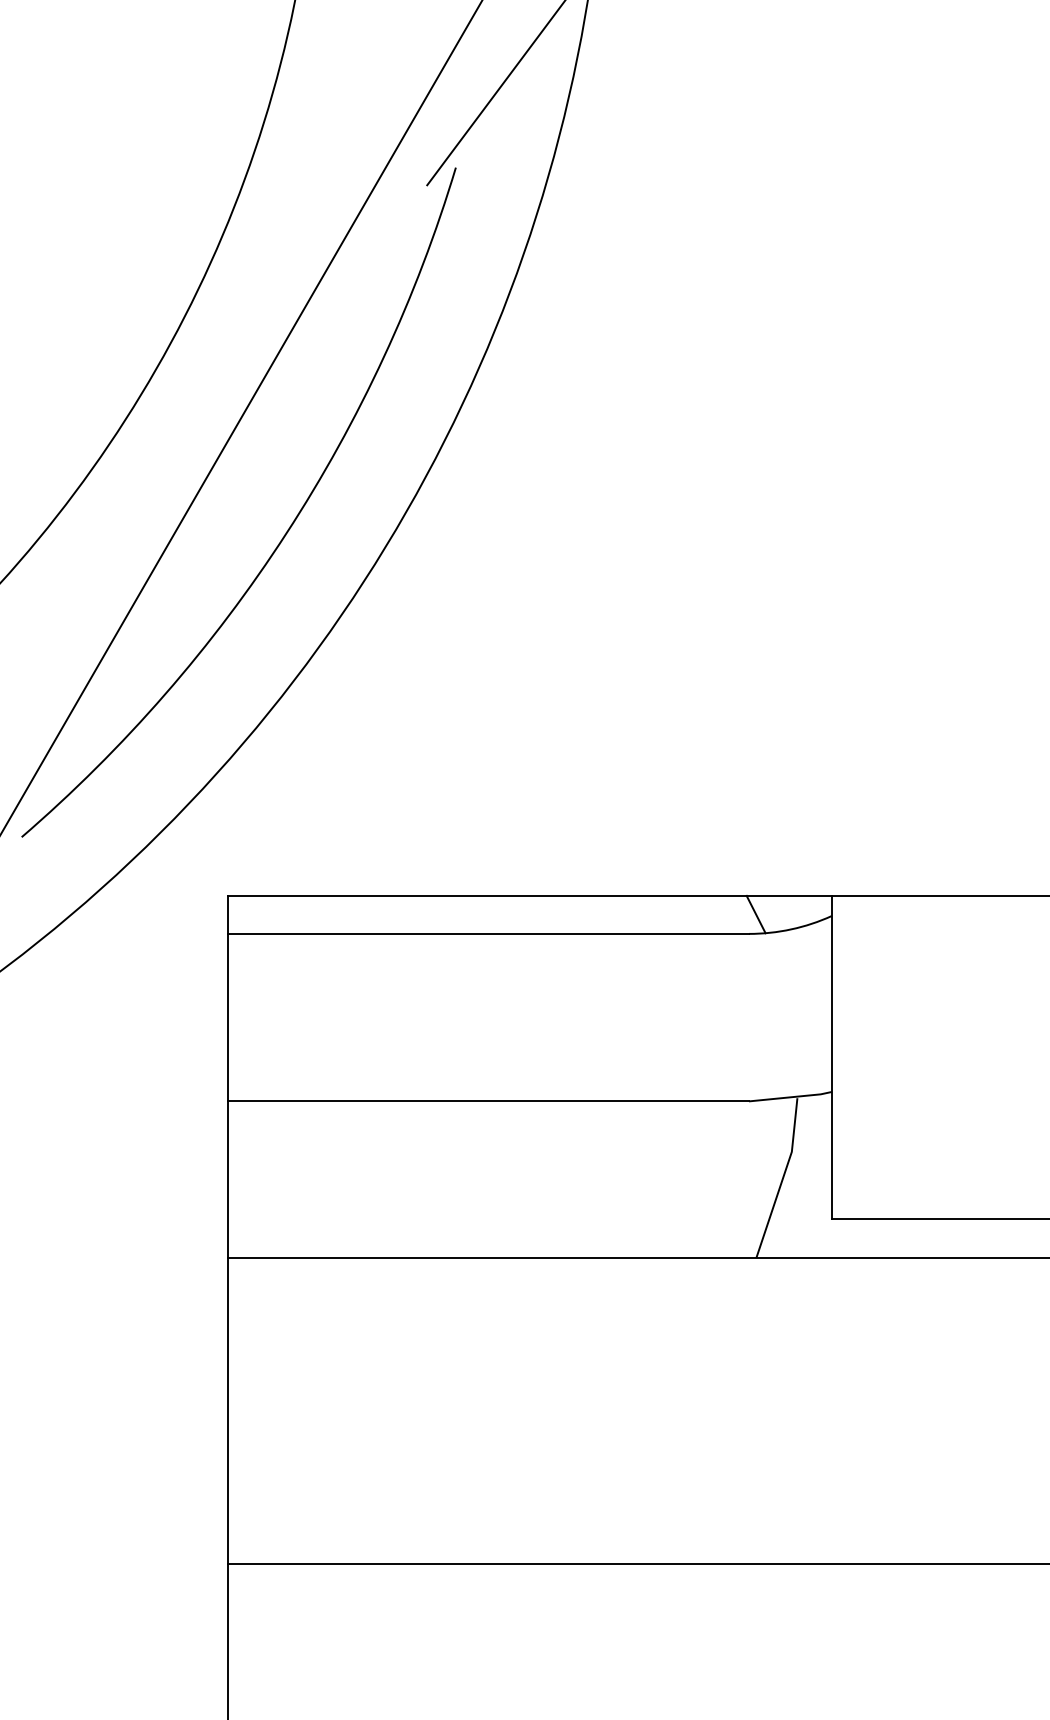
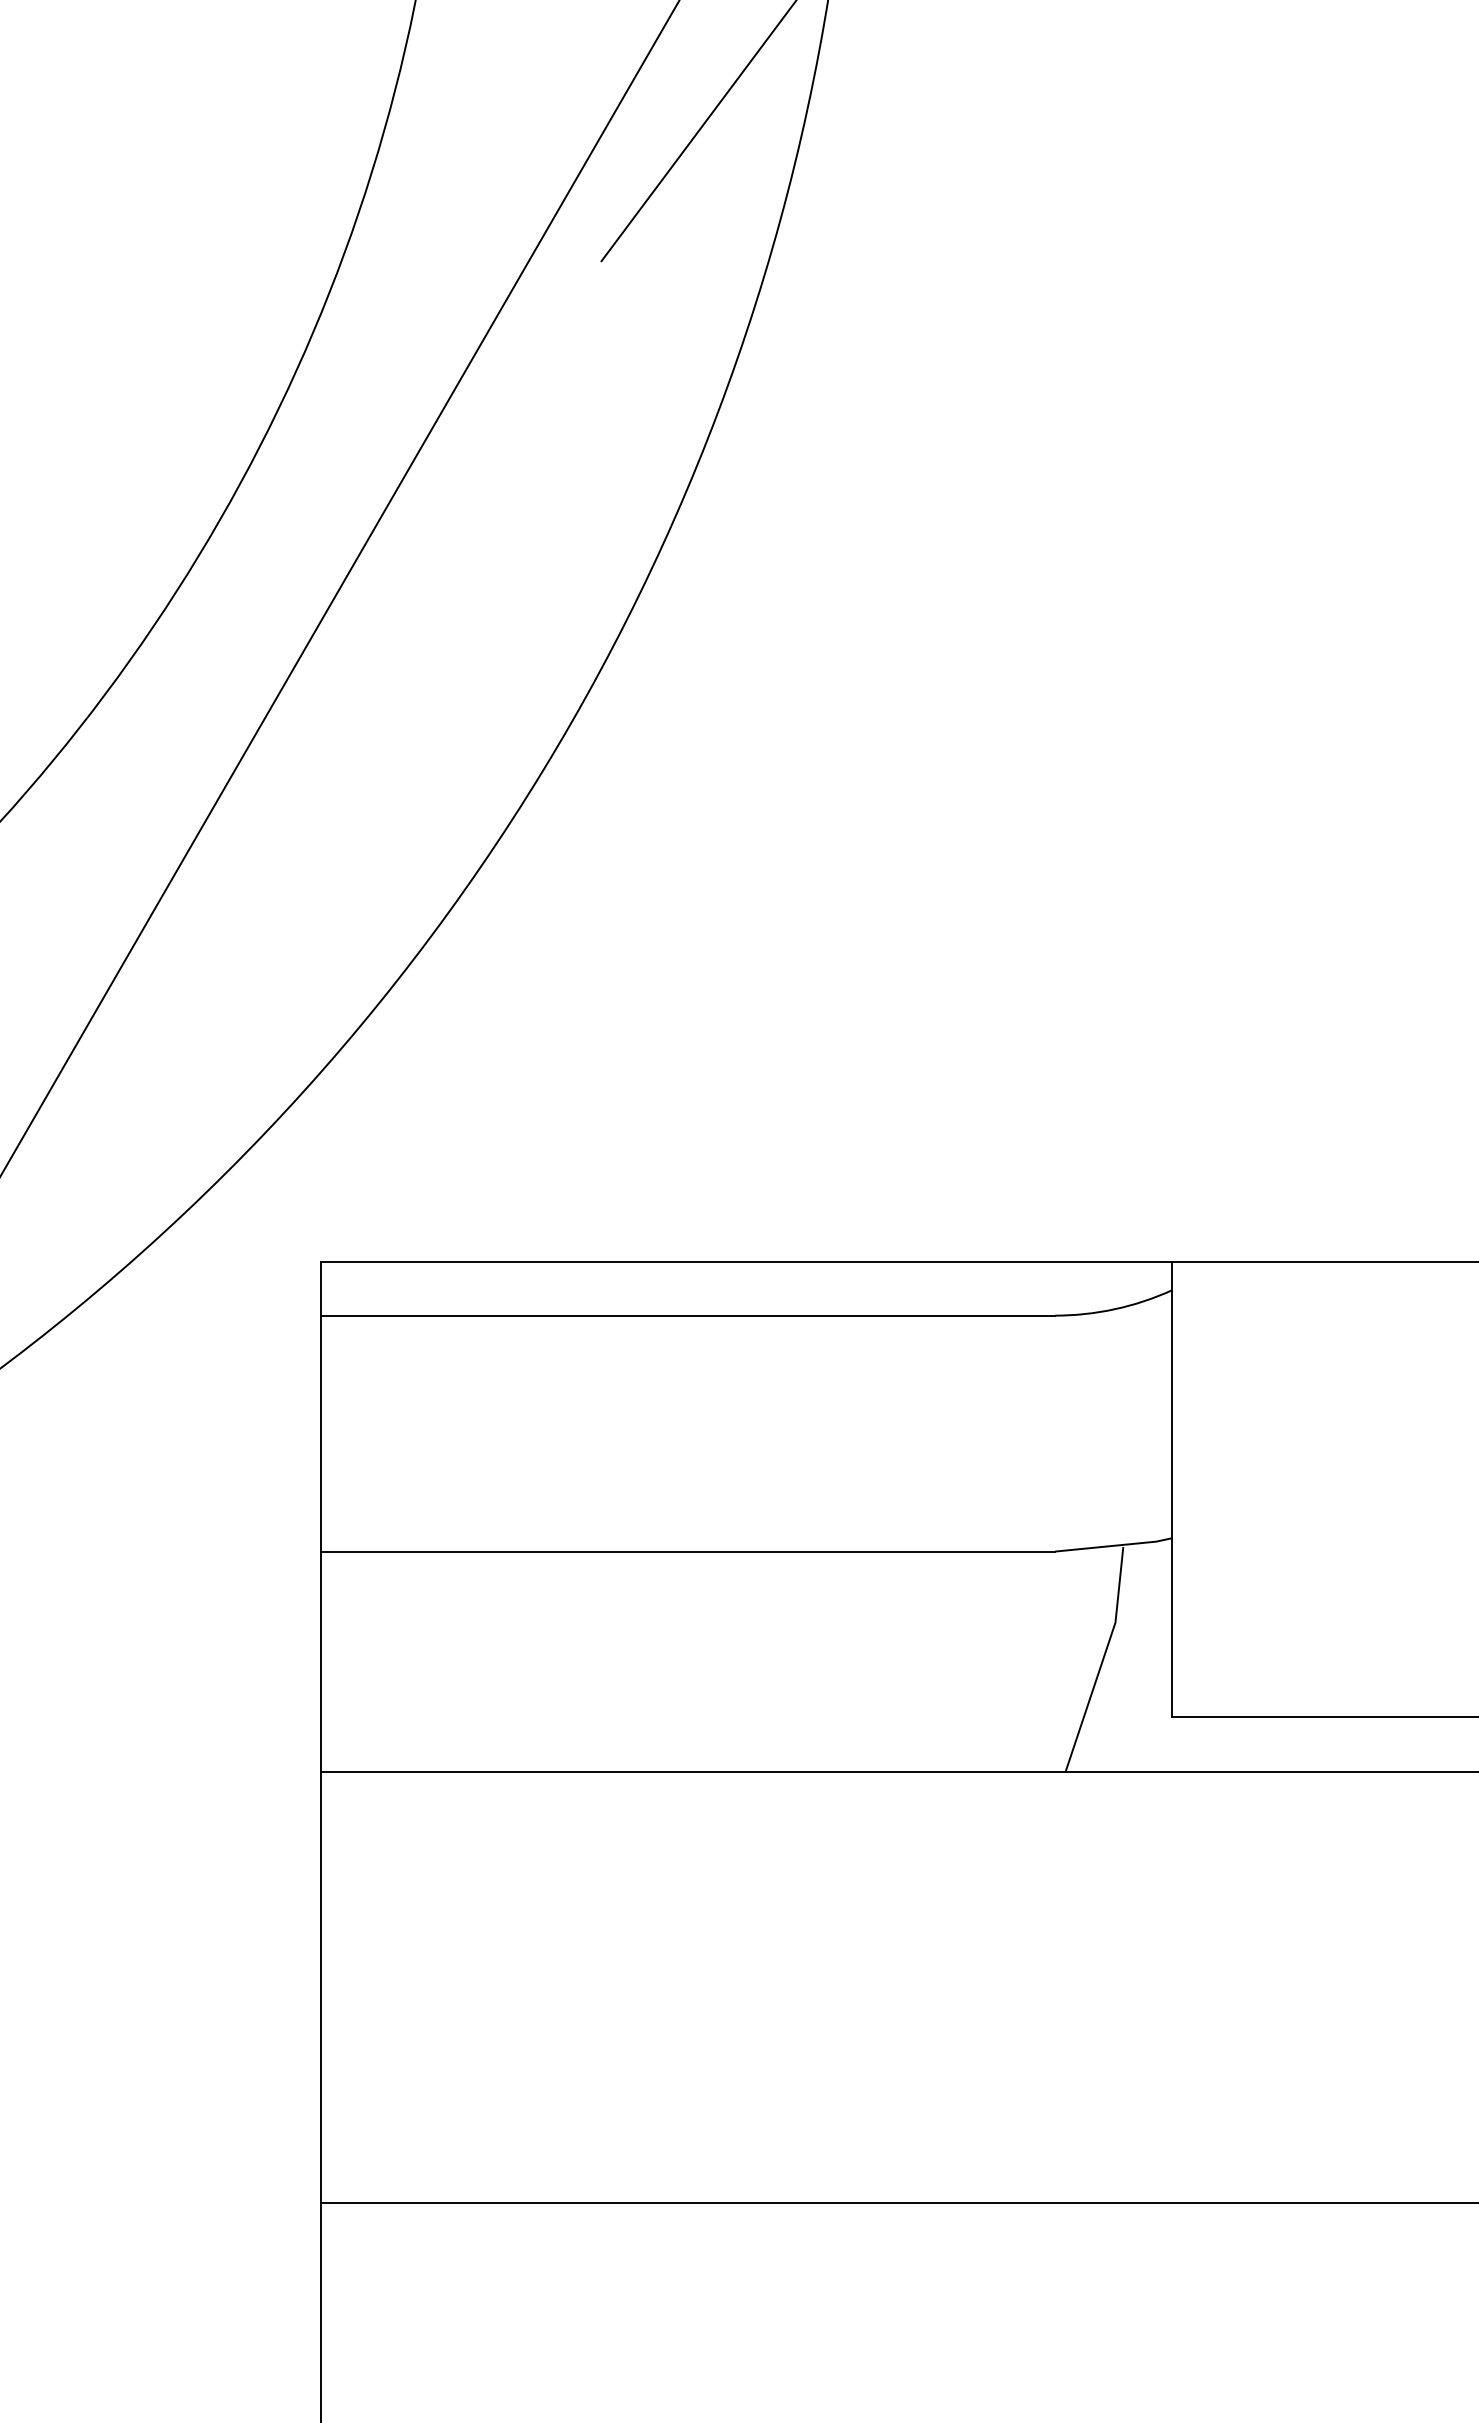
arc: (285, 532) -> (402, 750), removed
line: (755, 914) -> (1064, 1288), removed

